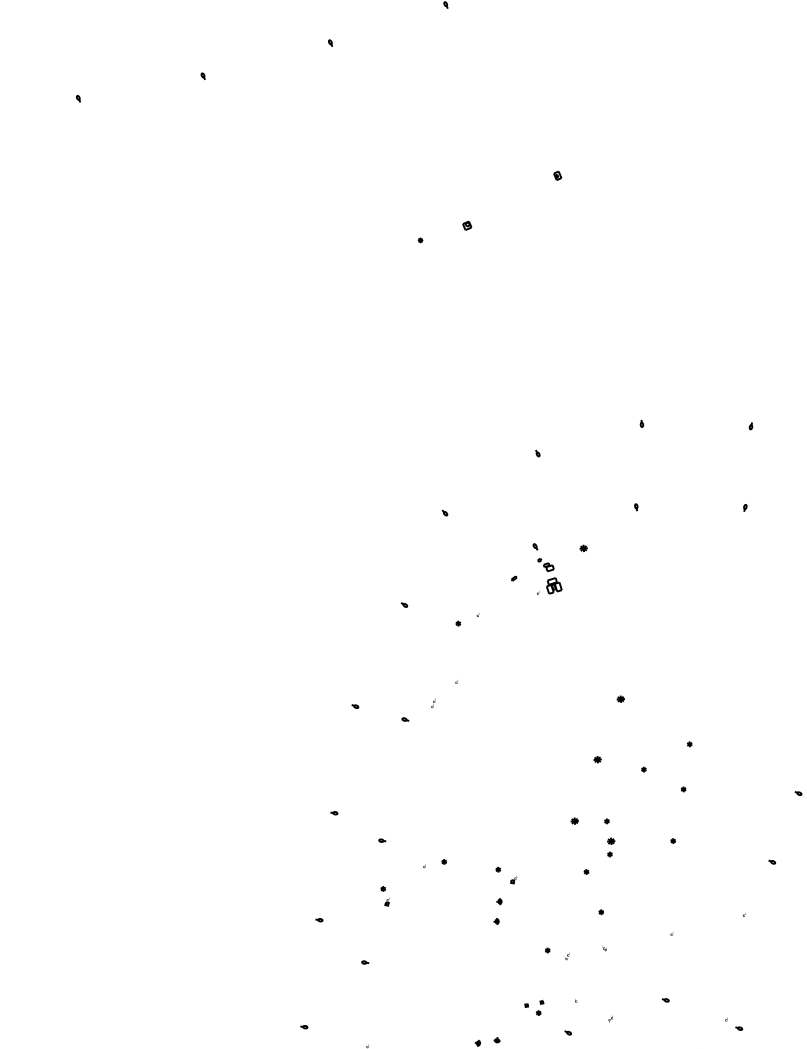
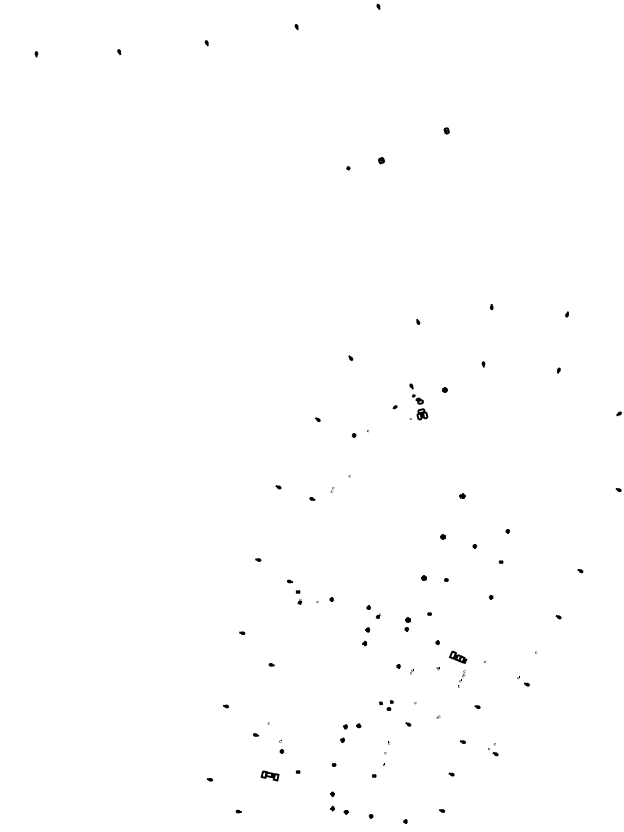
part: (610, 847) -> (407, 624), moved
part: (384, 896) -> (298, 597), moved
part: (634, 947) -> (458, 668), added
part: (733, 1024) -> (523, 681), moved

